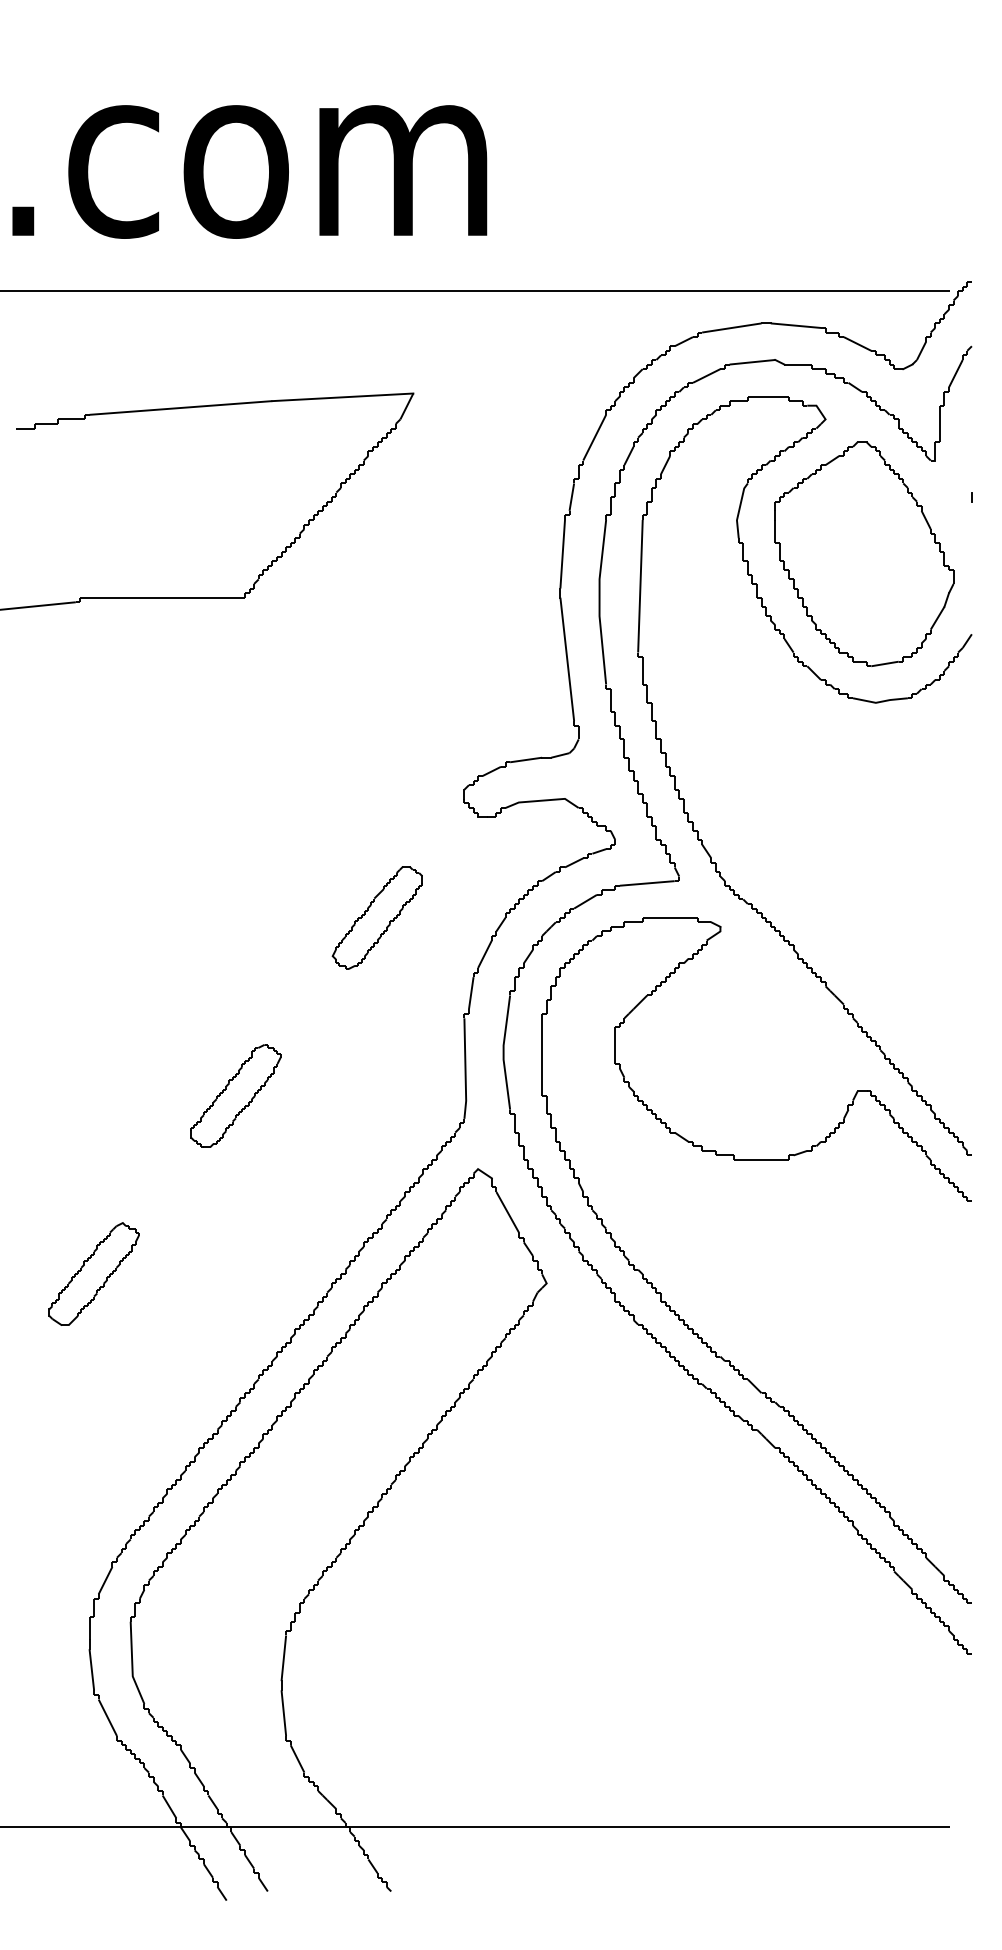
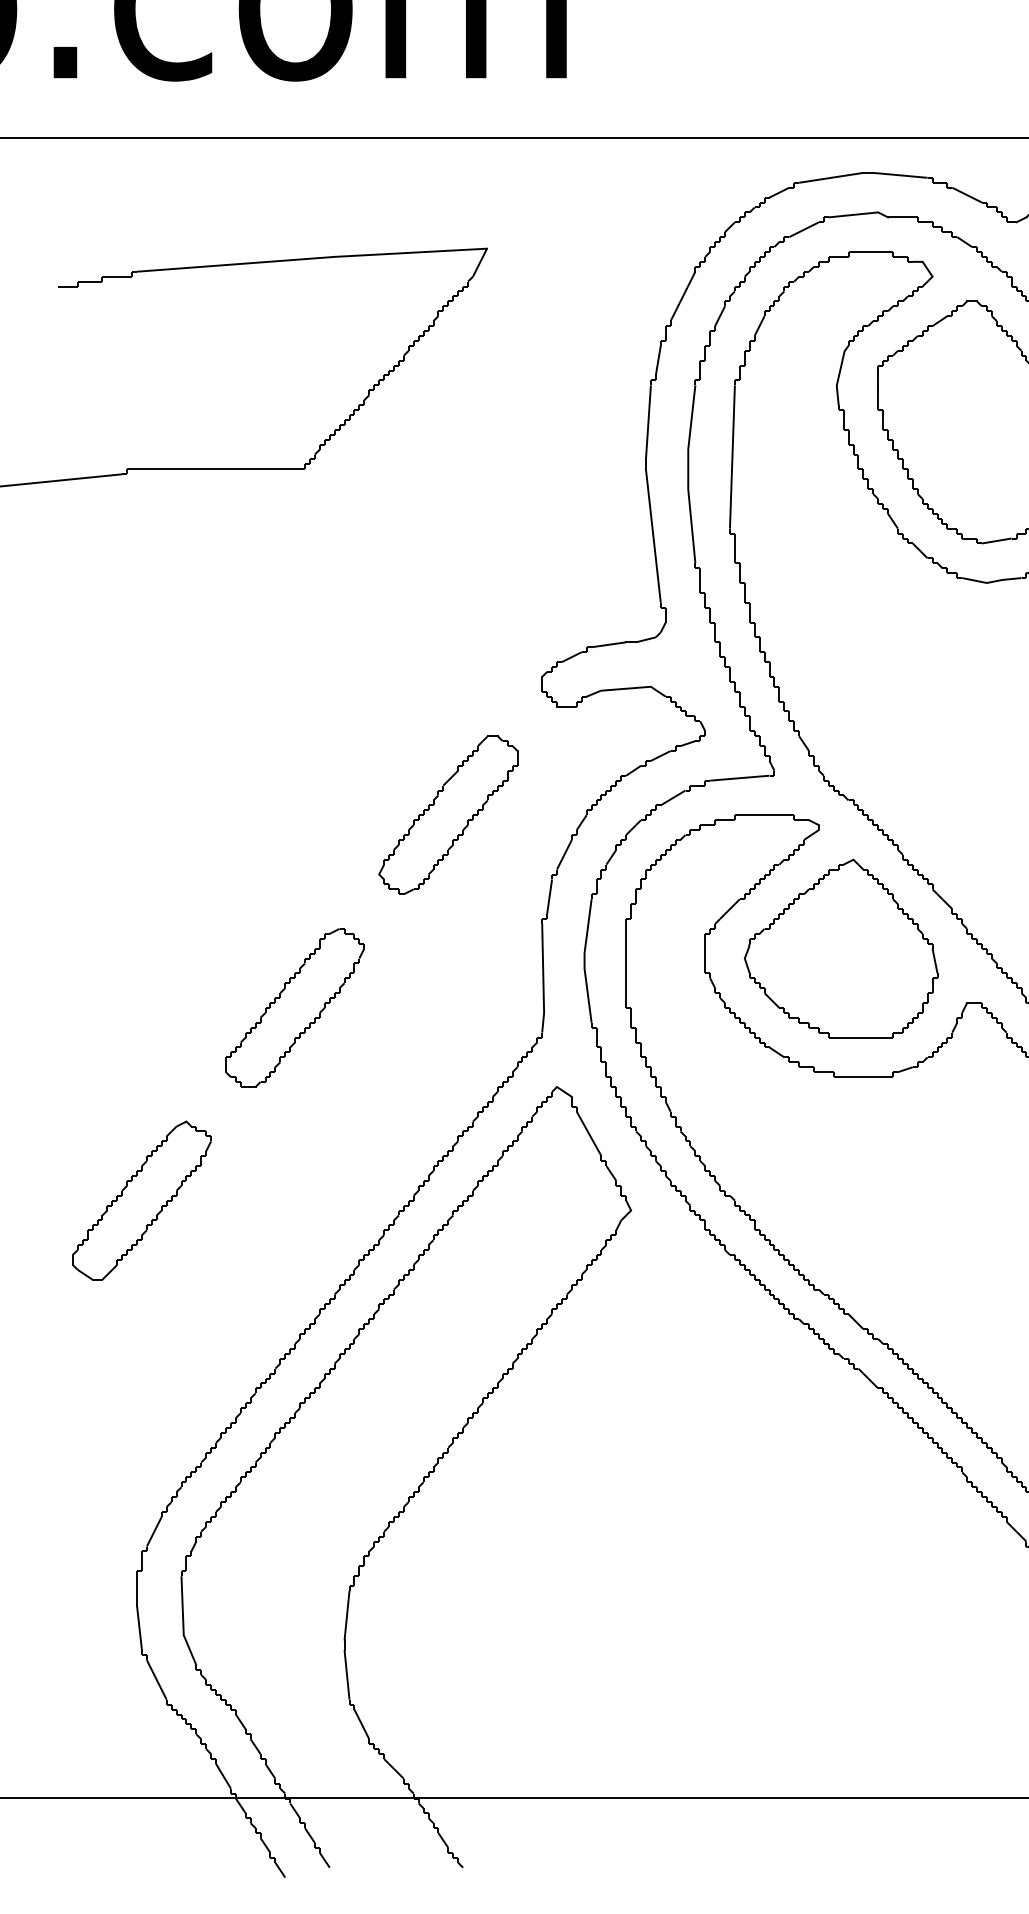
part: (377, 917) -> (448, 815), size x1.43
part: (740, 1040) -> (840, 947), added
part: (235, 1095) -> (294, 1007), size x1.43
part: (93, 1273) -> (141, 1199), size x1.43

